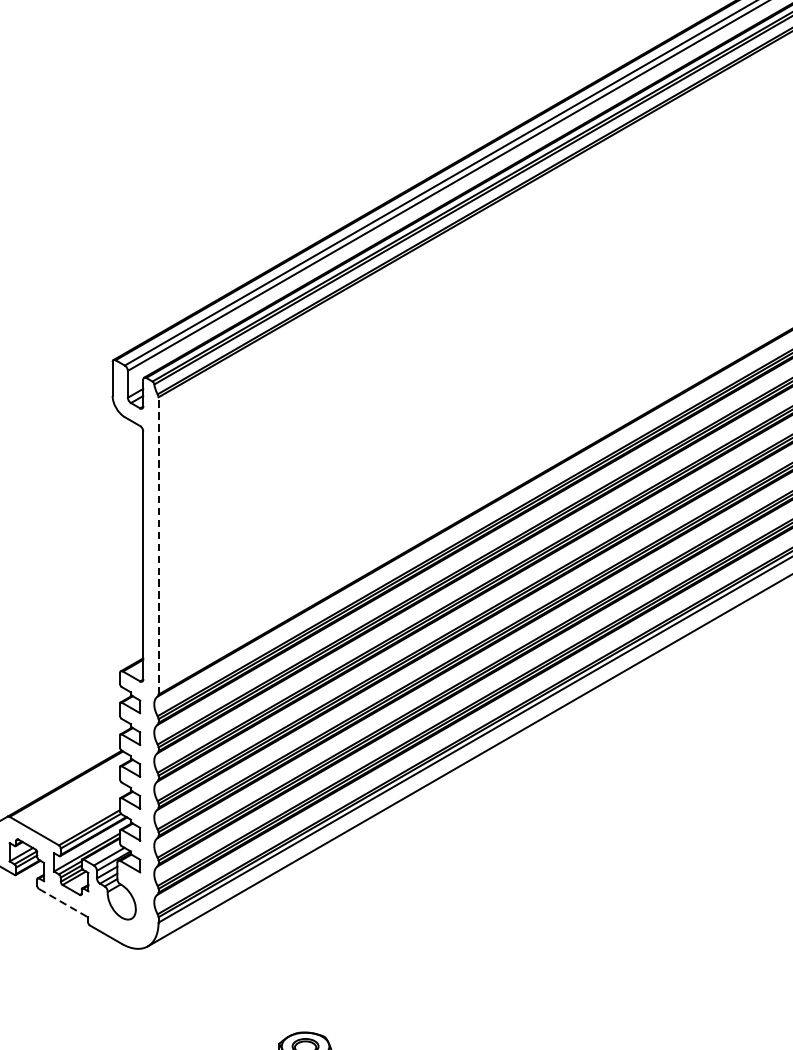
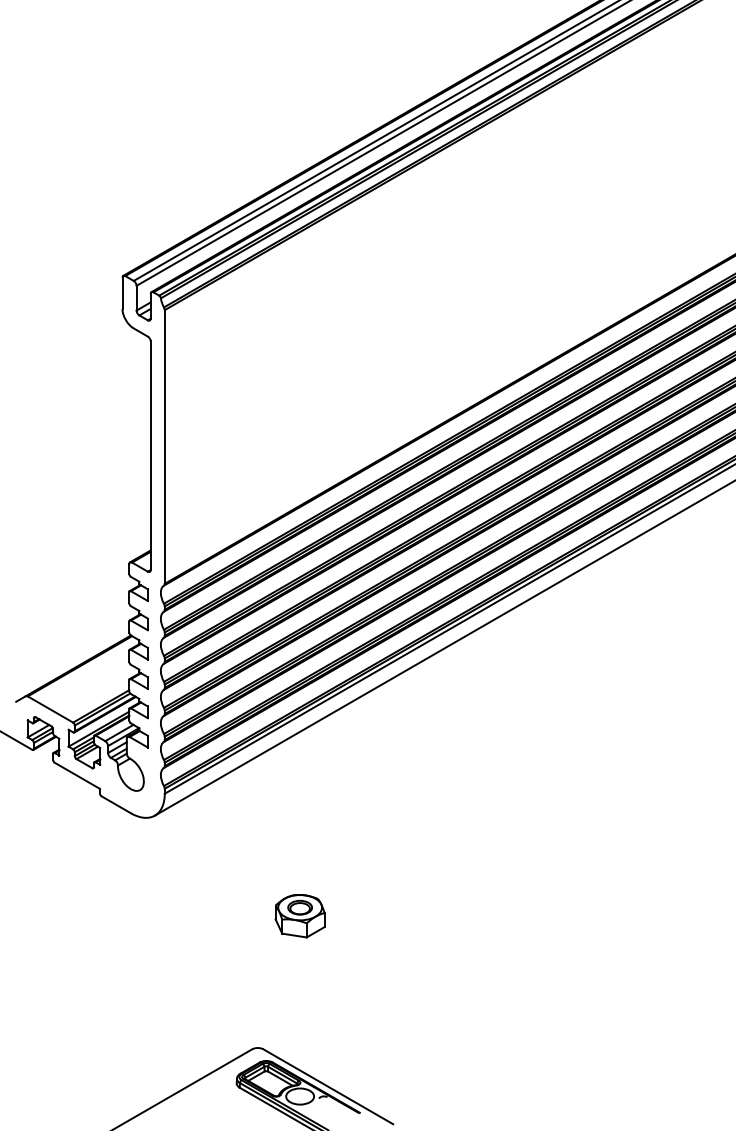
line: (158, 545) -> (164, 446), dashed -> solid
line: (63, 903) -> (77, 776), dashed -> solid

